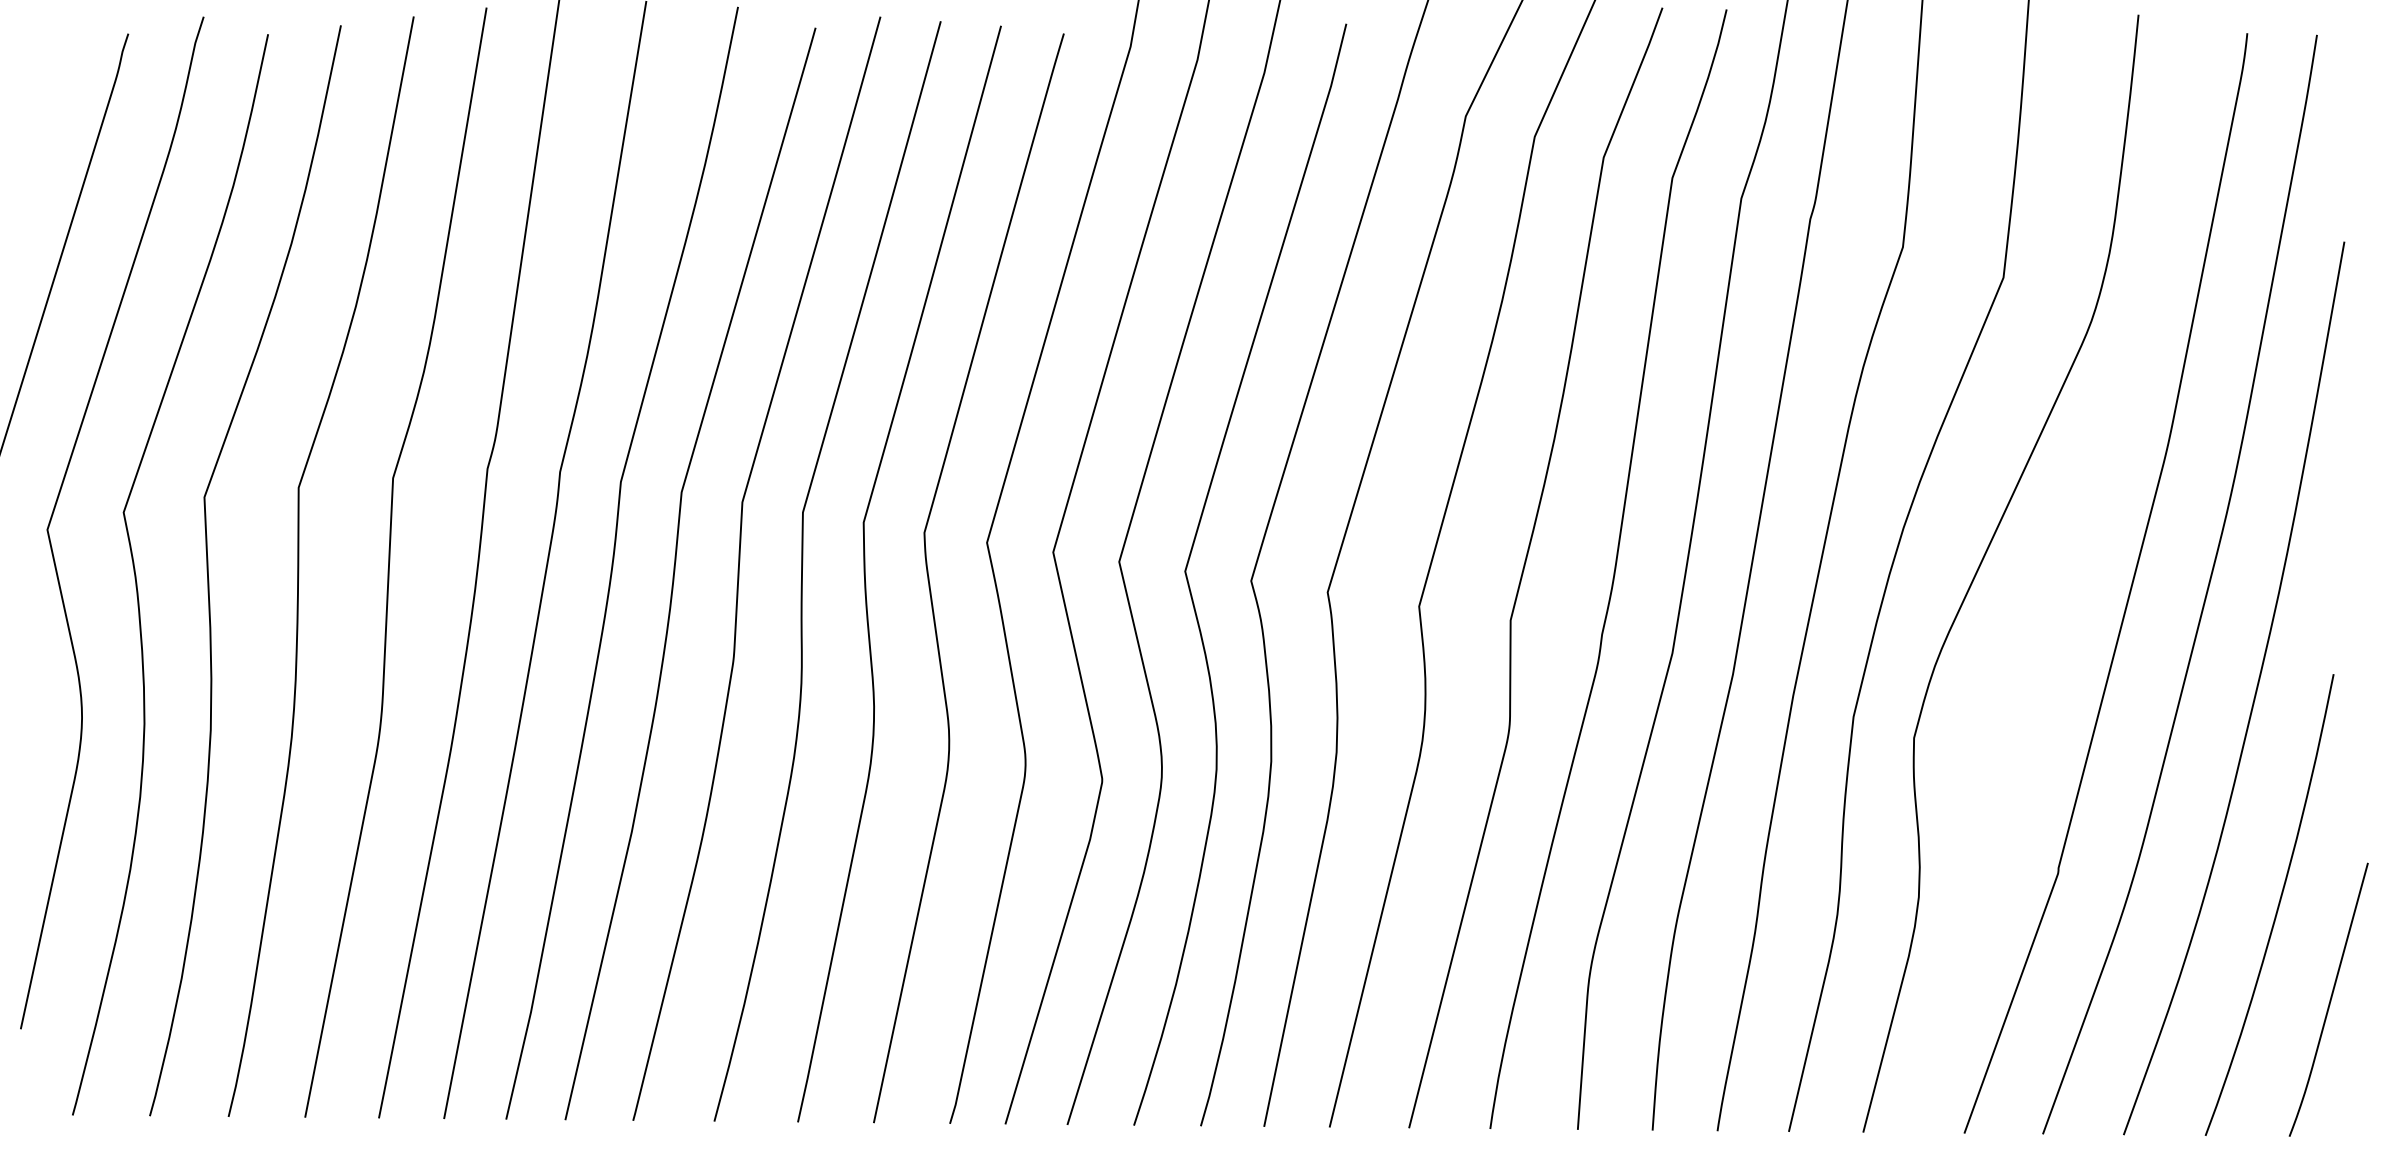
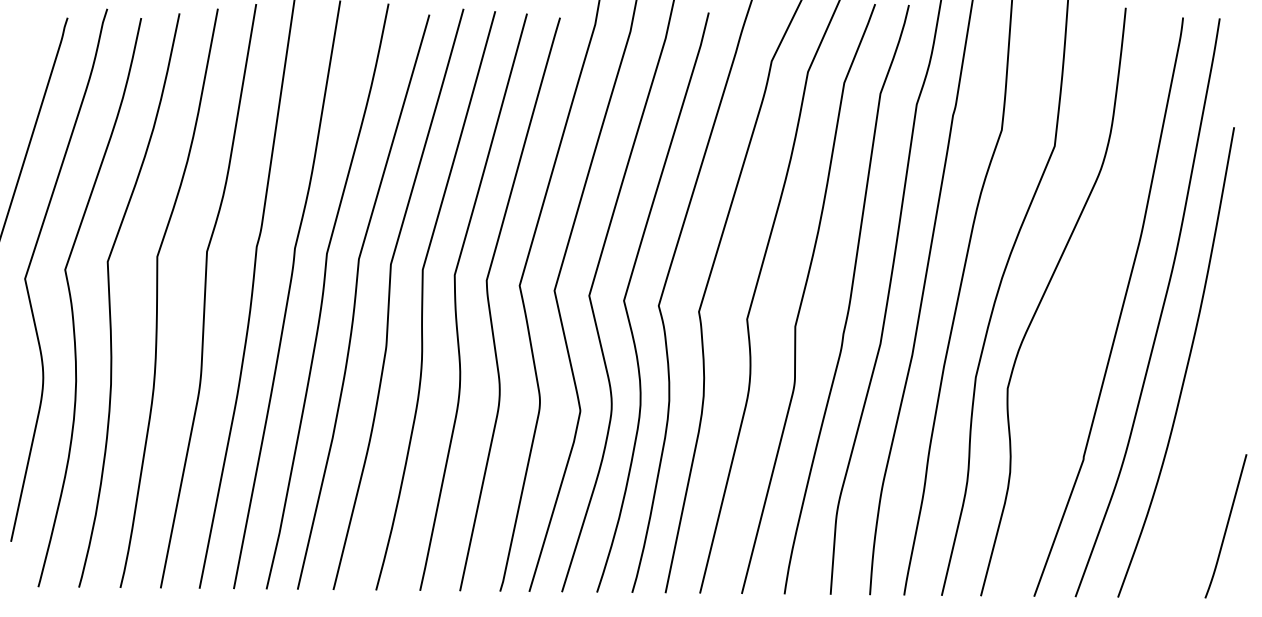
curve: (2276, 905) -> (1198, 476), removed

